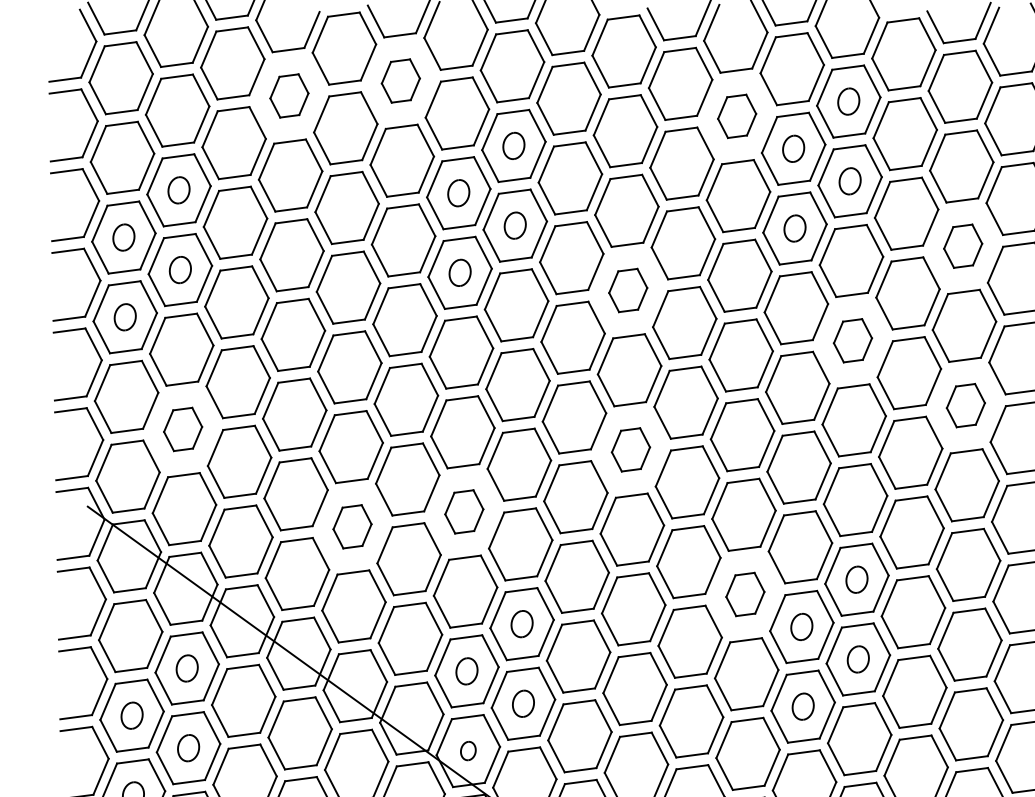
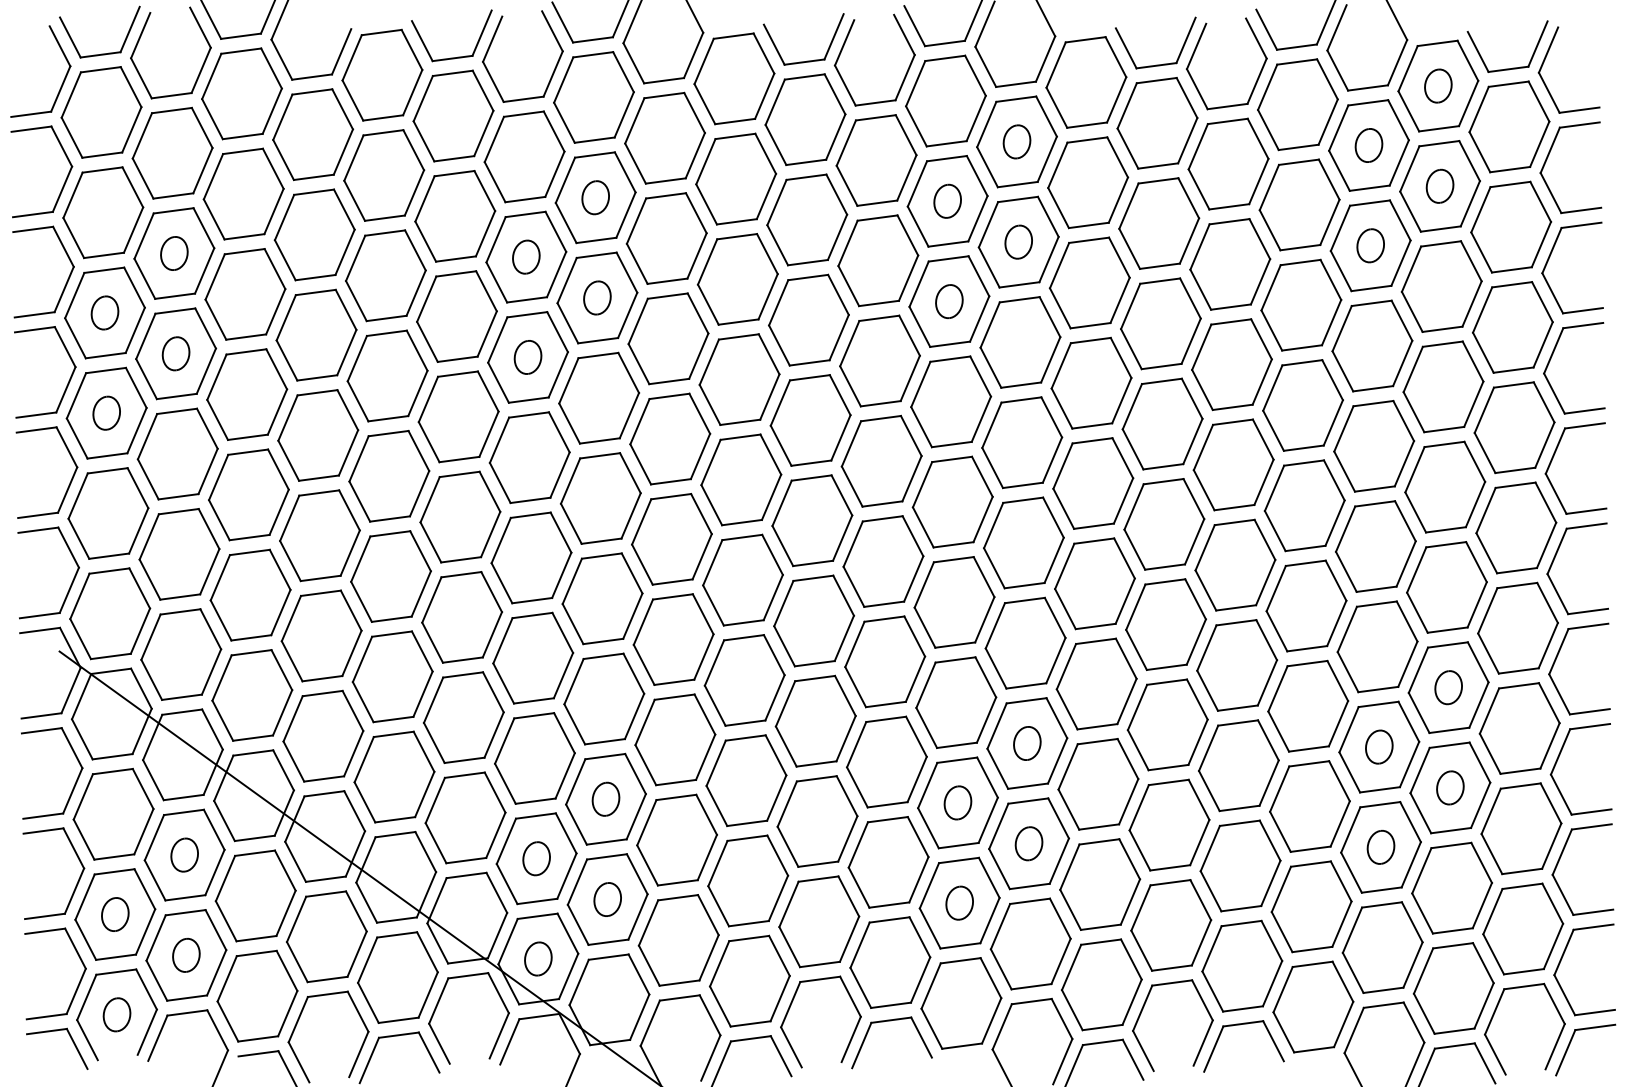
part: (400, 80) -> (453, 115), size x1.67
part: (289, 95) -> (313, 134), size x1.67
part: (737, 116) -> (876, 160), size x1.67
part: (962, 245) -> (1160, 323), size x1.67
part: (628, 290) -> (739, 379), size x1.67
part: (853, 340) -> (1022, 442), size x1.67
part: (965, 405) -> (1164, 524), size x1.67
part: (183, 429) -> (179, 554), size x1.67
part: (630, 449) -> (742, 579), size x1.67
part: (464, 511) -> (533, 657), size x1.67
part: (352, 526) -> (392, 676), size x1.67
part: (745, 594) -> (886, 761), size x1.67
part: (468, 750) -> (538, 958), size x1.43

